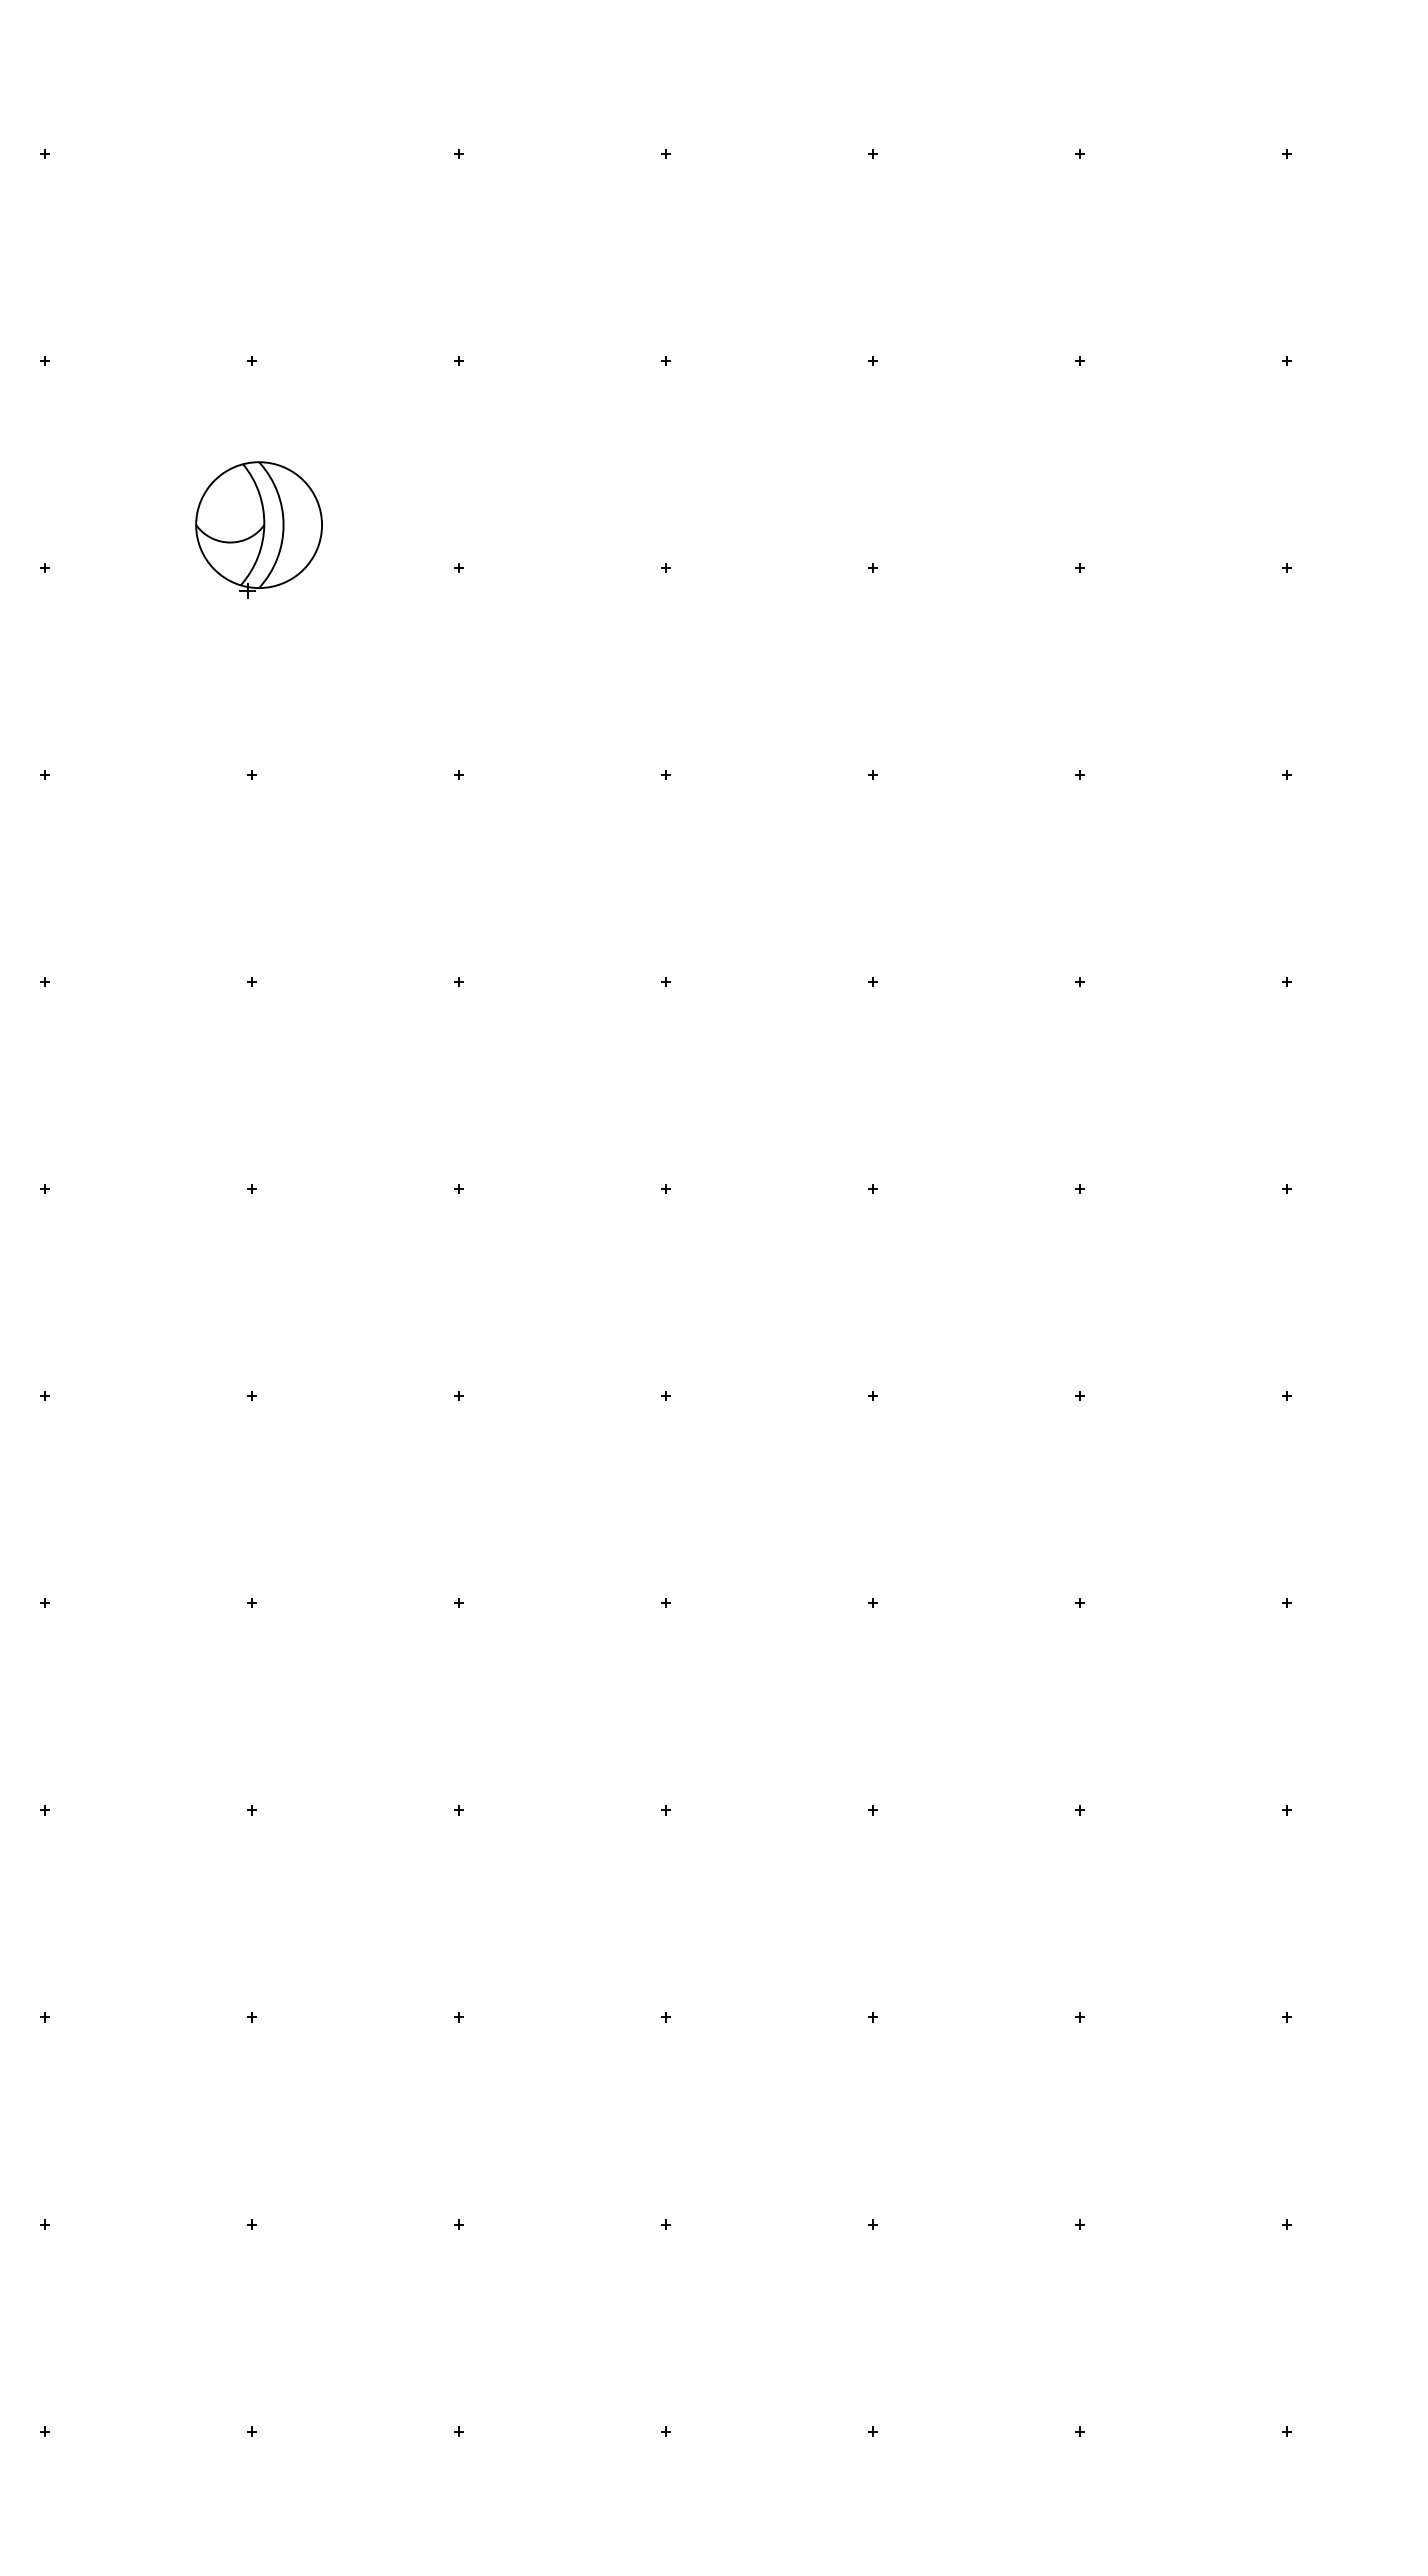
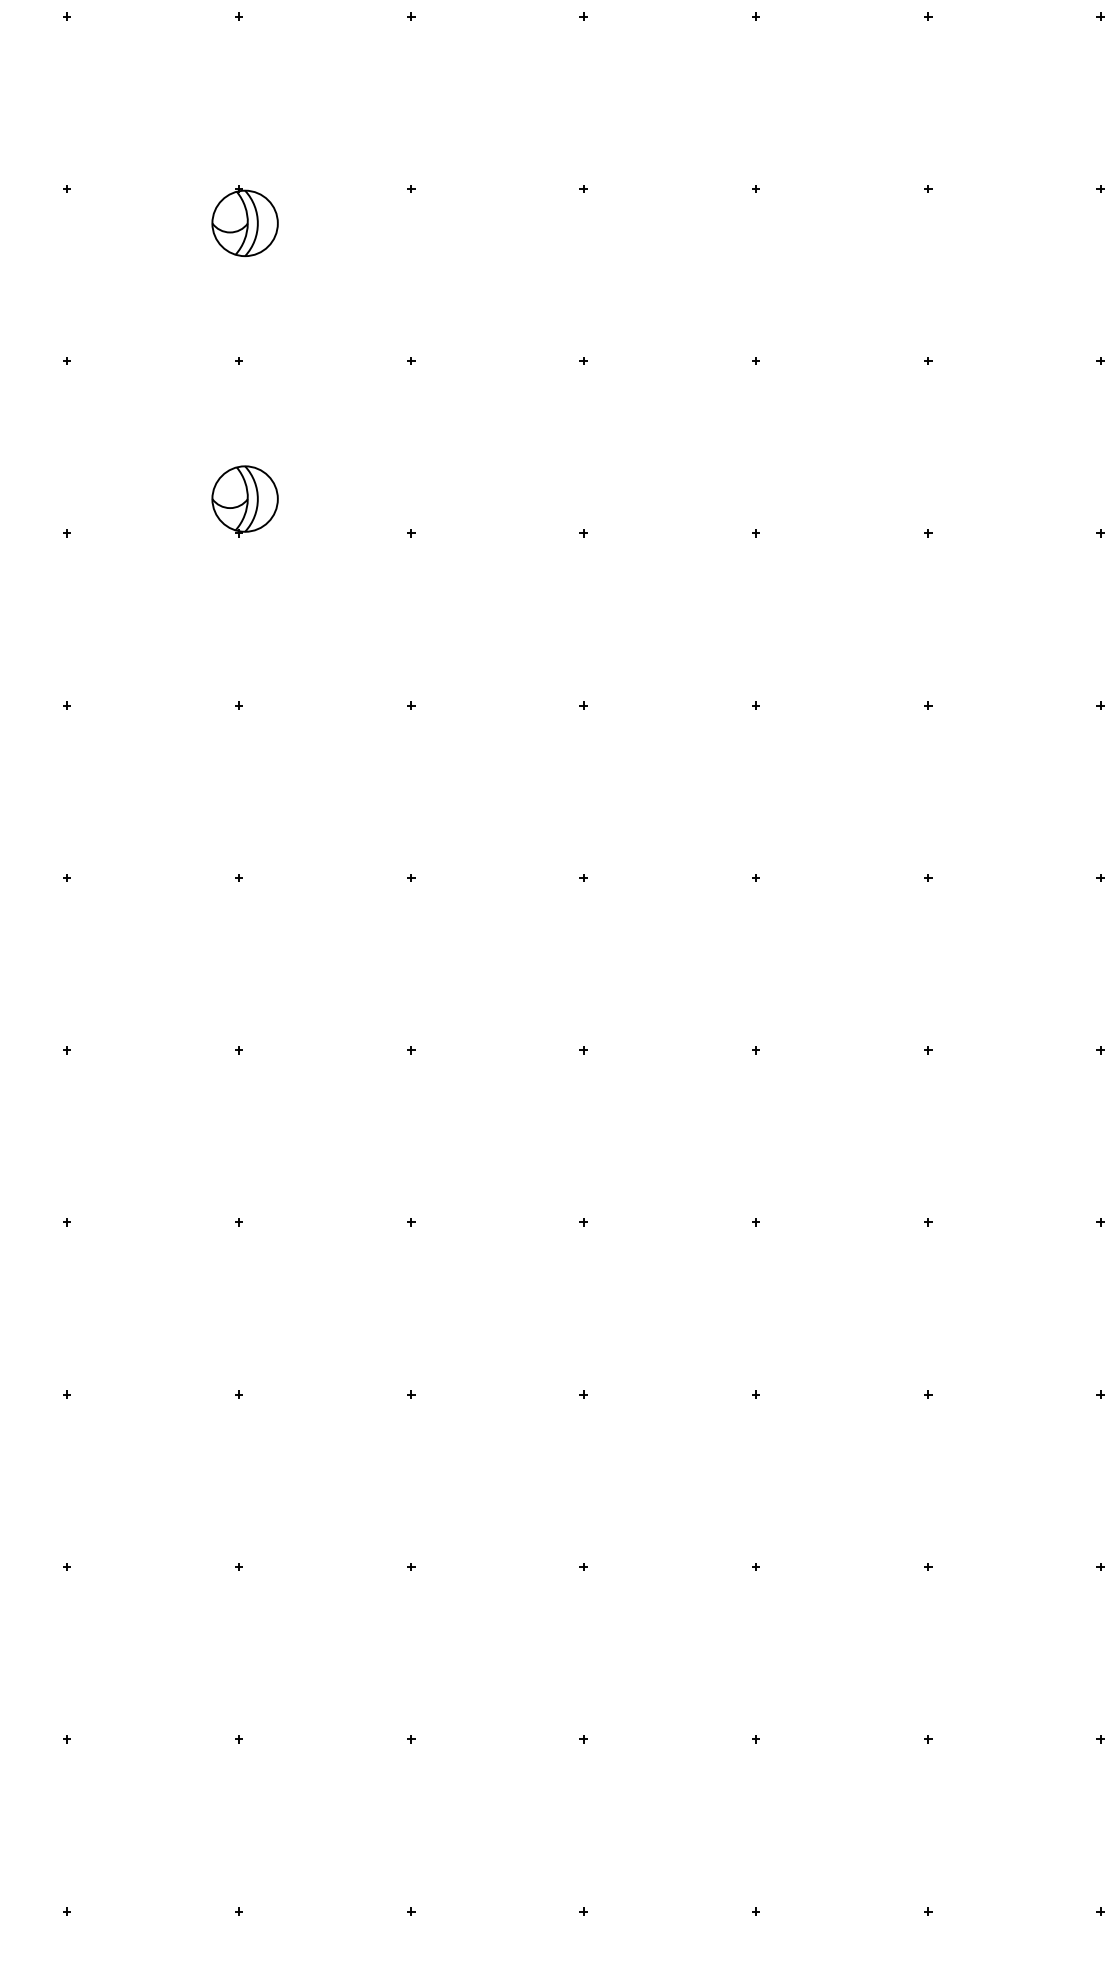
part: (258, 192) -> (244, 220), added
part: (258, 529) -> (244, 501), size x0.62

